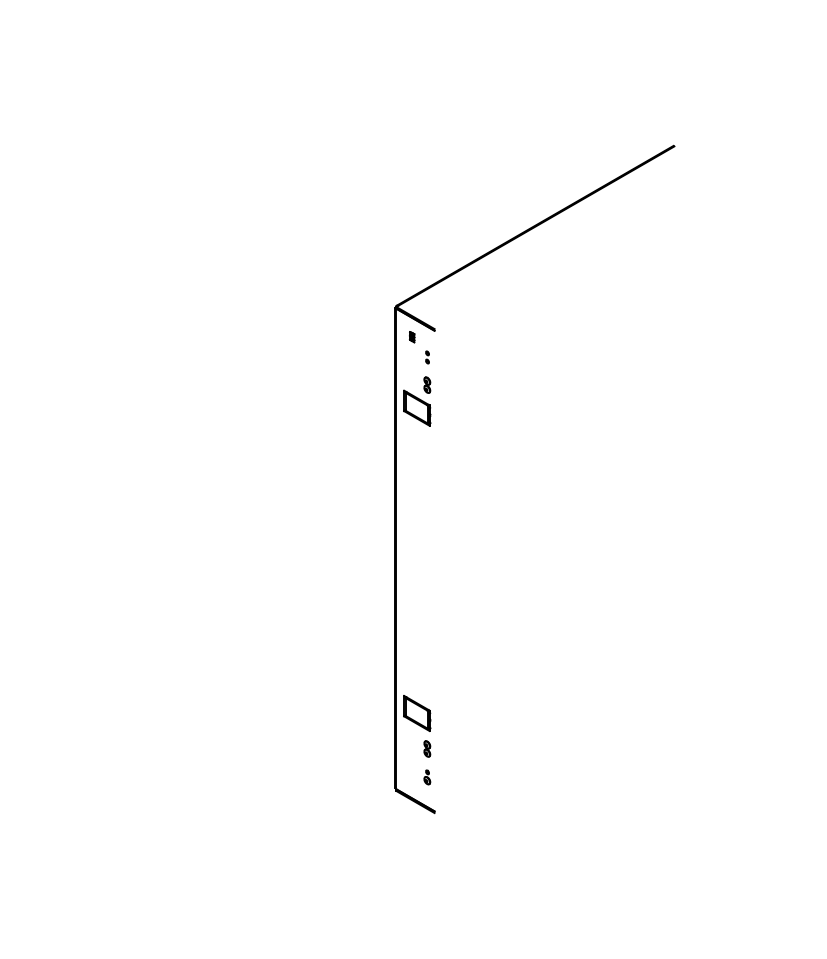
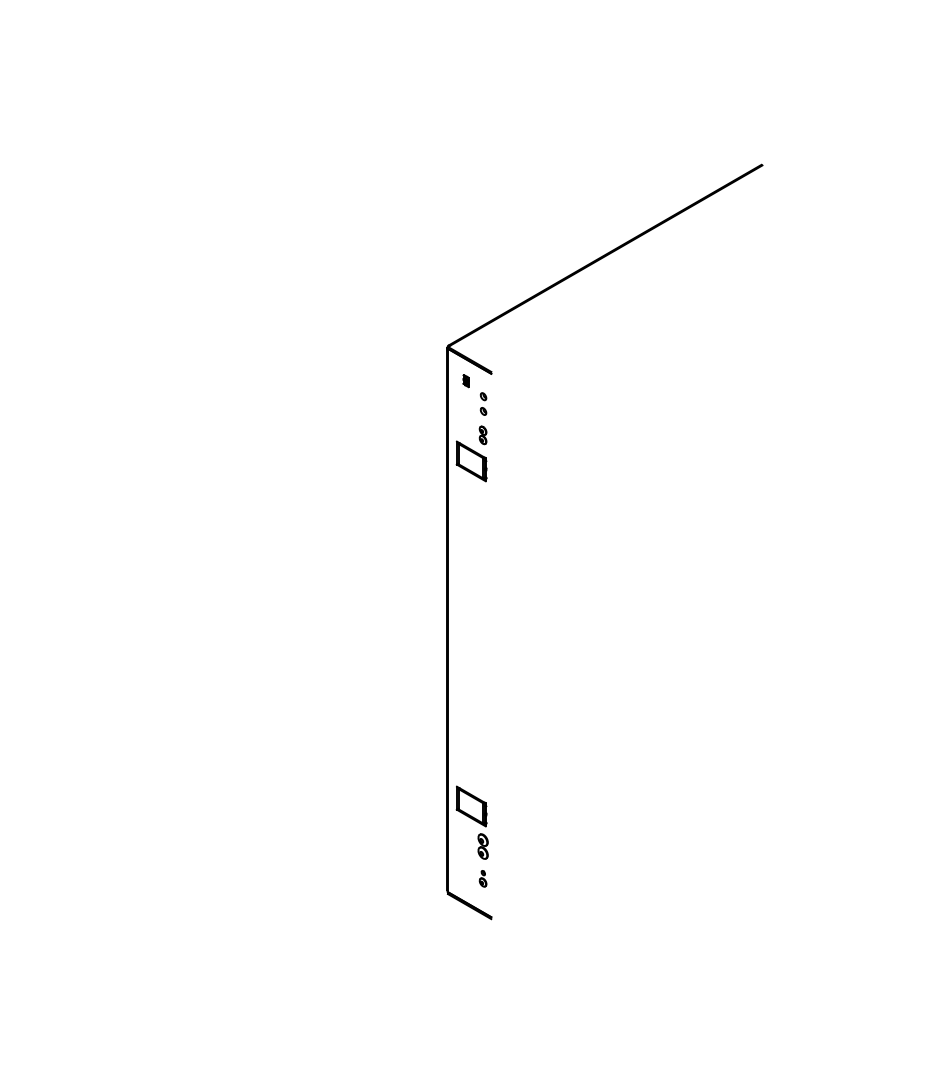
part: (426, 356) -> (482, 403), size x1.6
part: (426, 748) -> (482, 846), size x1.4

